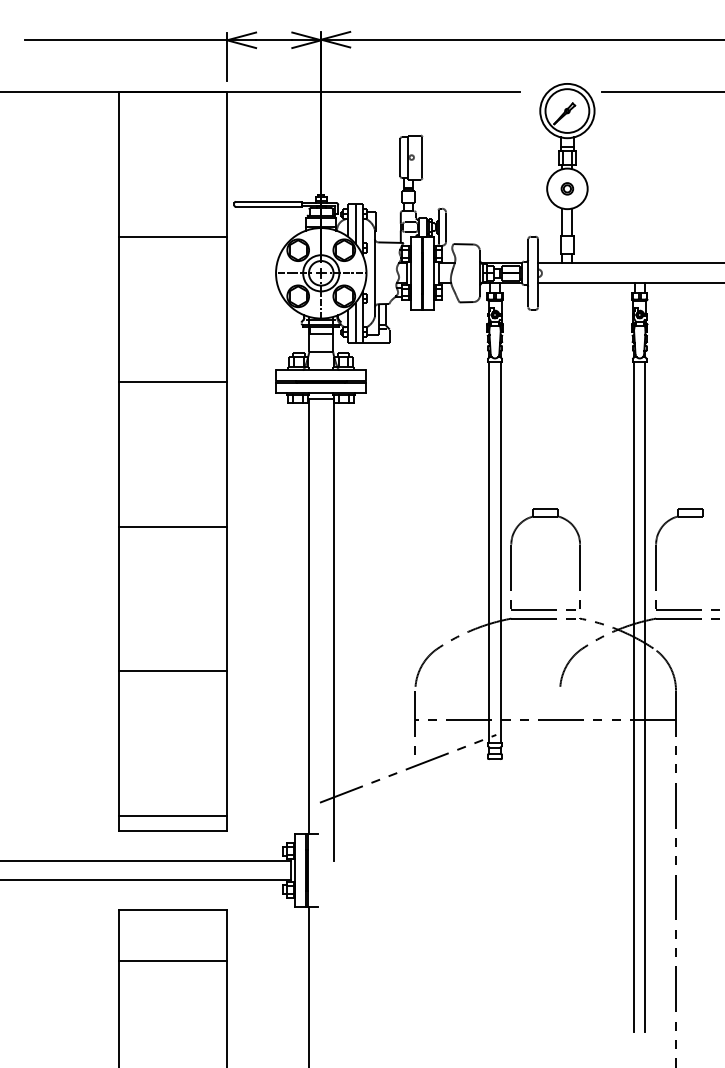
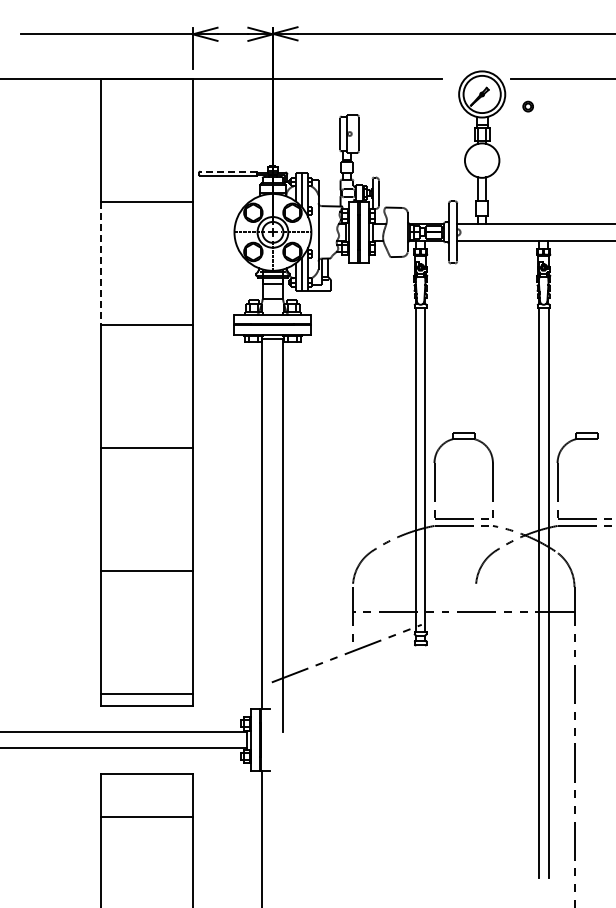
part: (566, 188) -> (527, 106), moved
line: (267, 201) -> (227, 171), solid -> dashed
line: (118, 309) -> (100, 263), solid -> dashed

